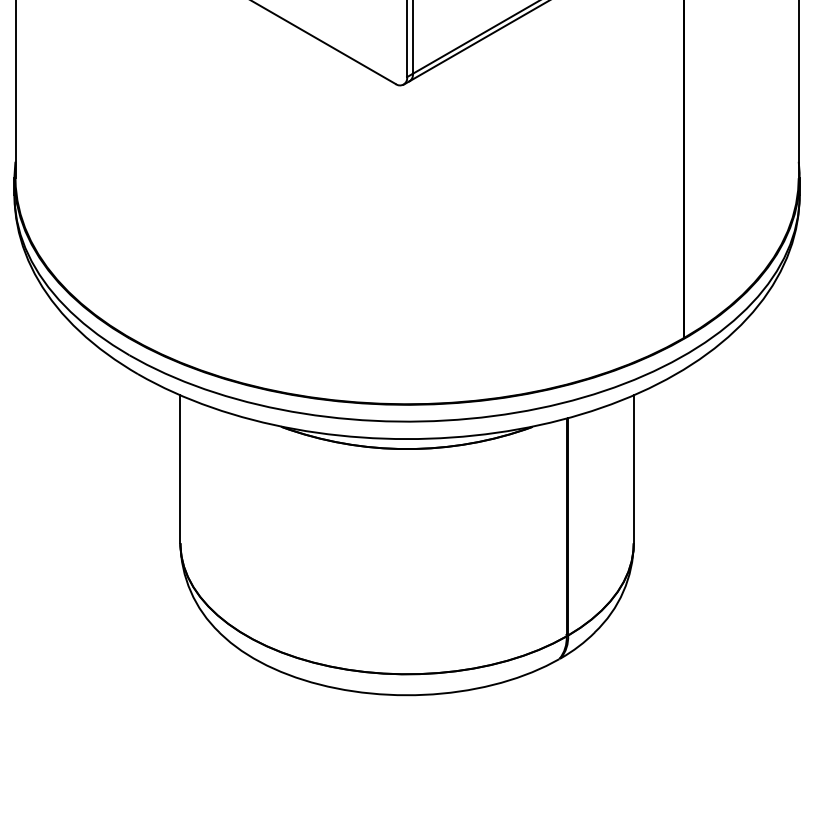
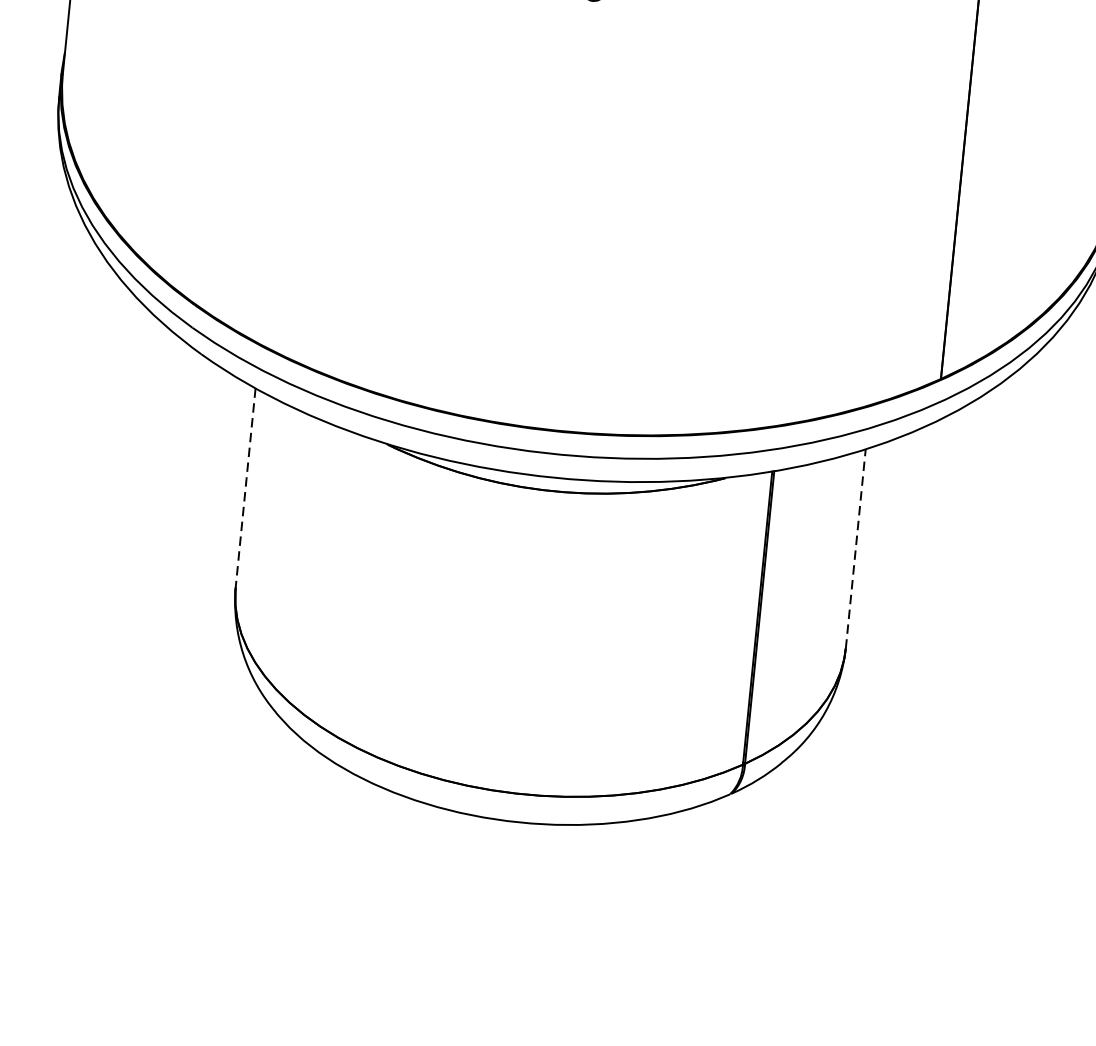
line: (633, 468) -> (855, 547), solid -> dashed
line: (180, 469) -> (245, 488), solid -> dashed

